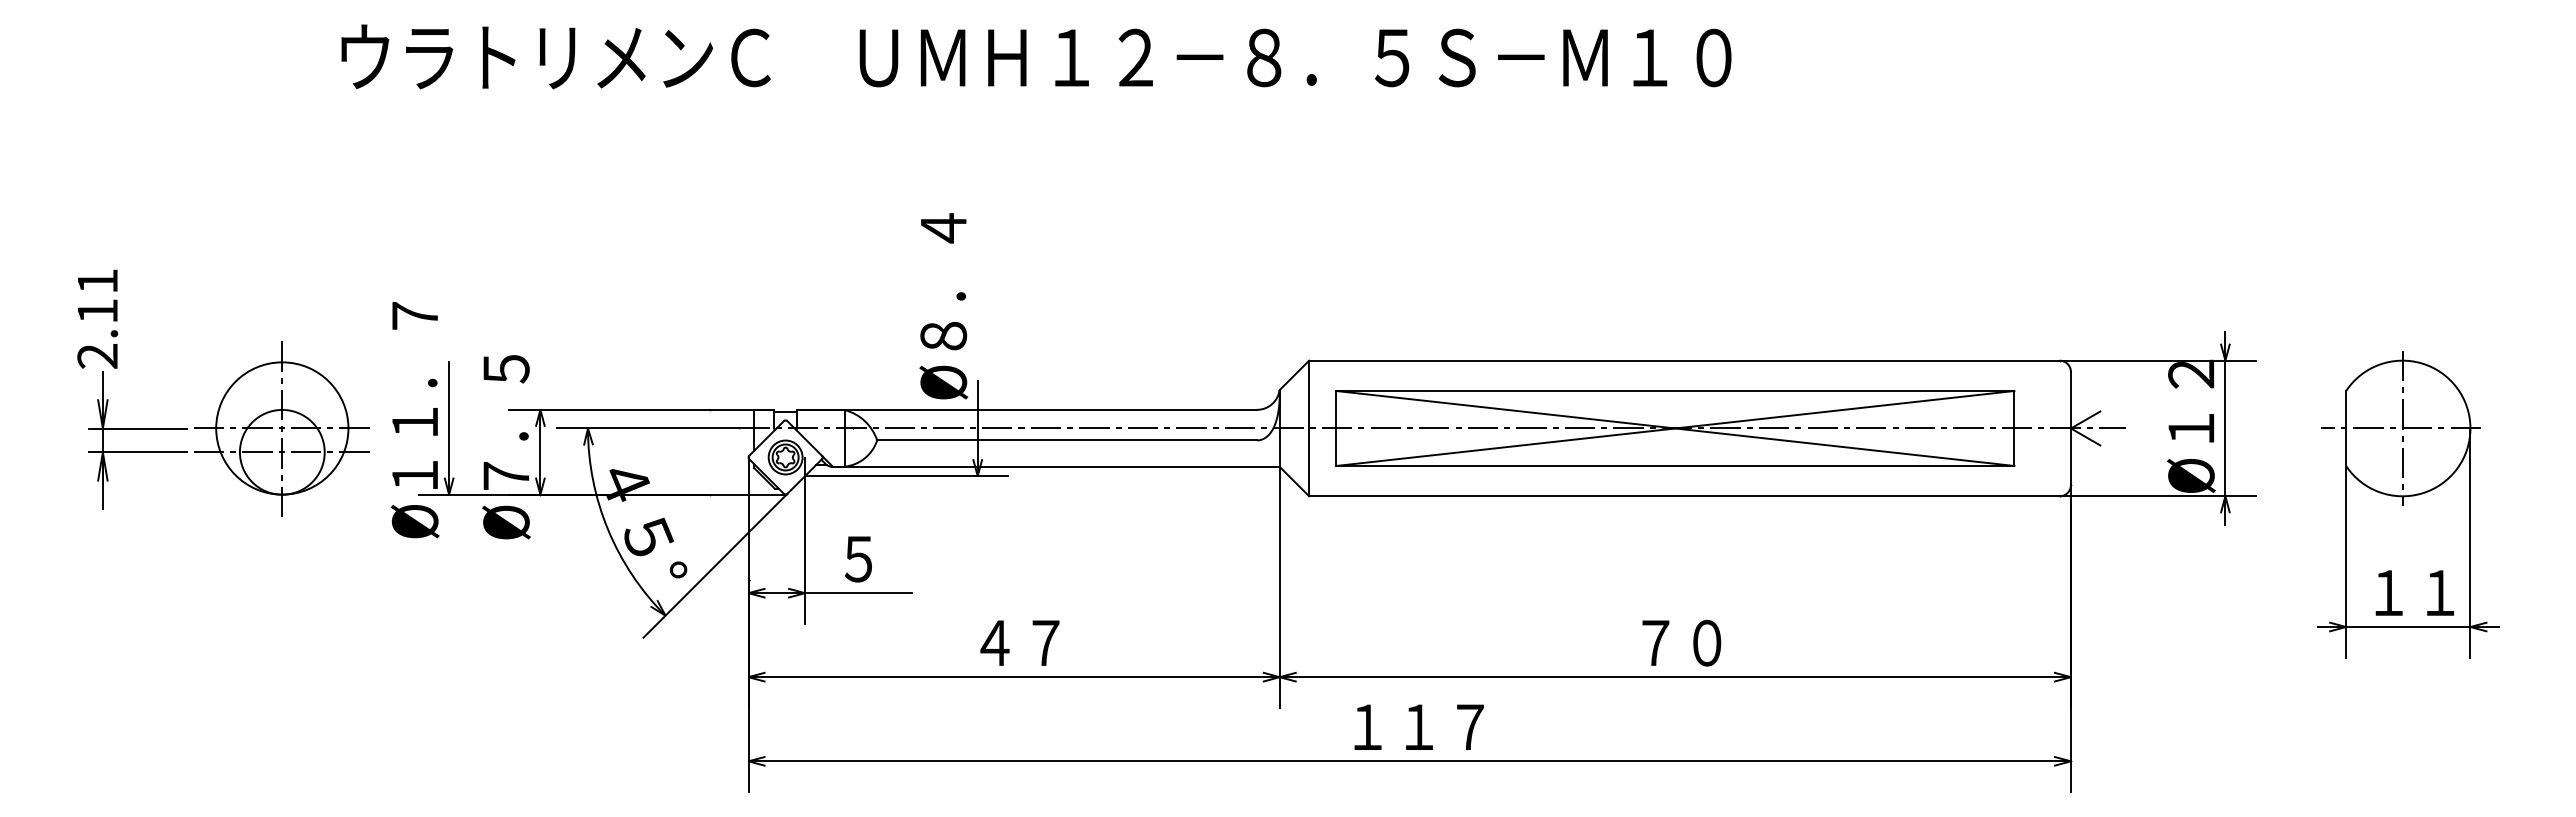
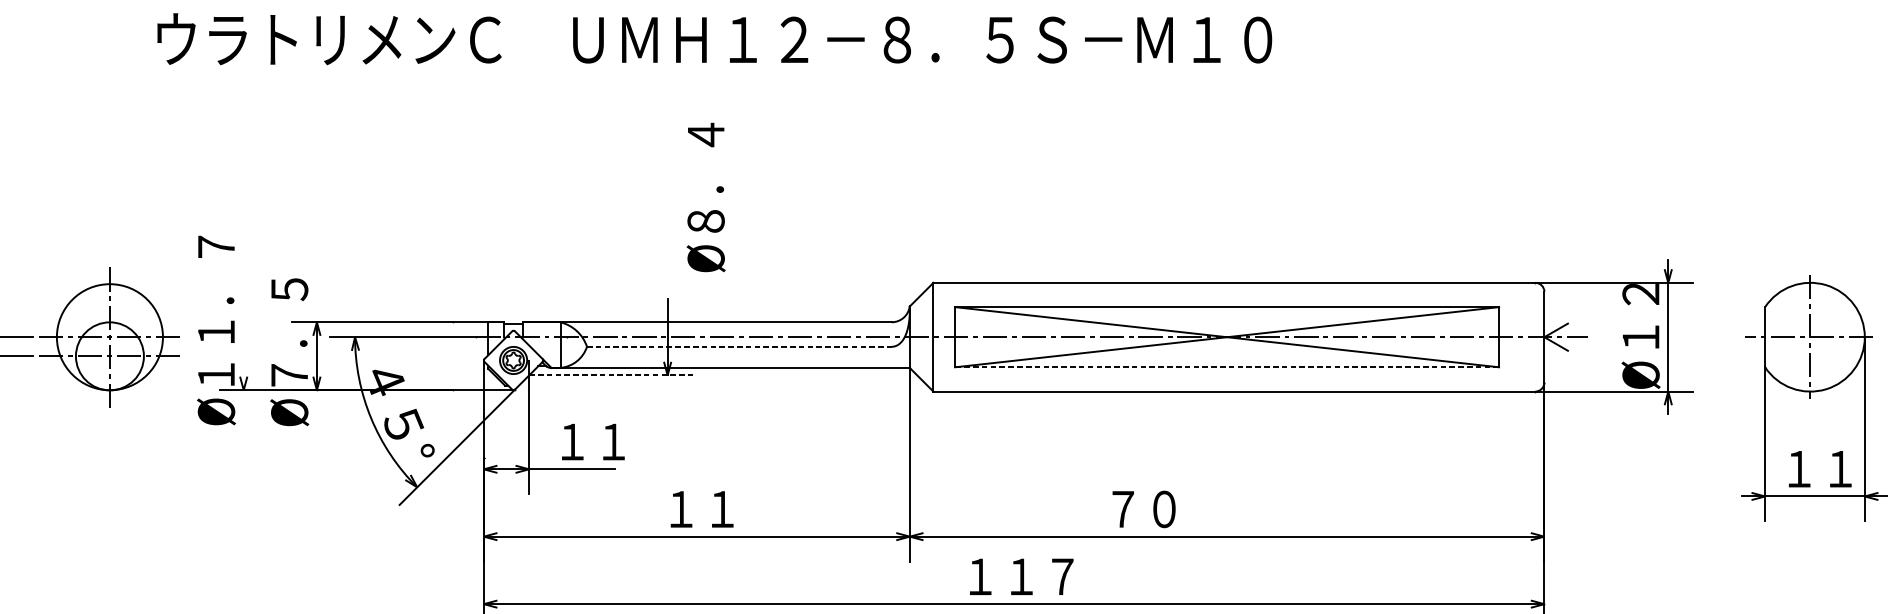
text: (943, 306) -> (705, 197), moved
line: (449, 428) -> (244, 337), removed
line: (1067, 440) -> (739, 346), solid -> dashed
line: (1674, 465) -> (1226, 366), solid -> dashed
line: (907, 476) -> (611, 375), solid -> dashed
text: (884, 559) -> (592, 442), ５ -> １１
text: (1019, 642) -> (701, 508), ４７ -> １１
text: (1681, 642) -> (1143, 508), moved

